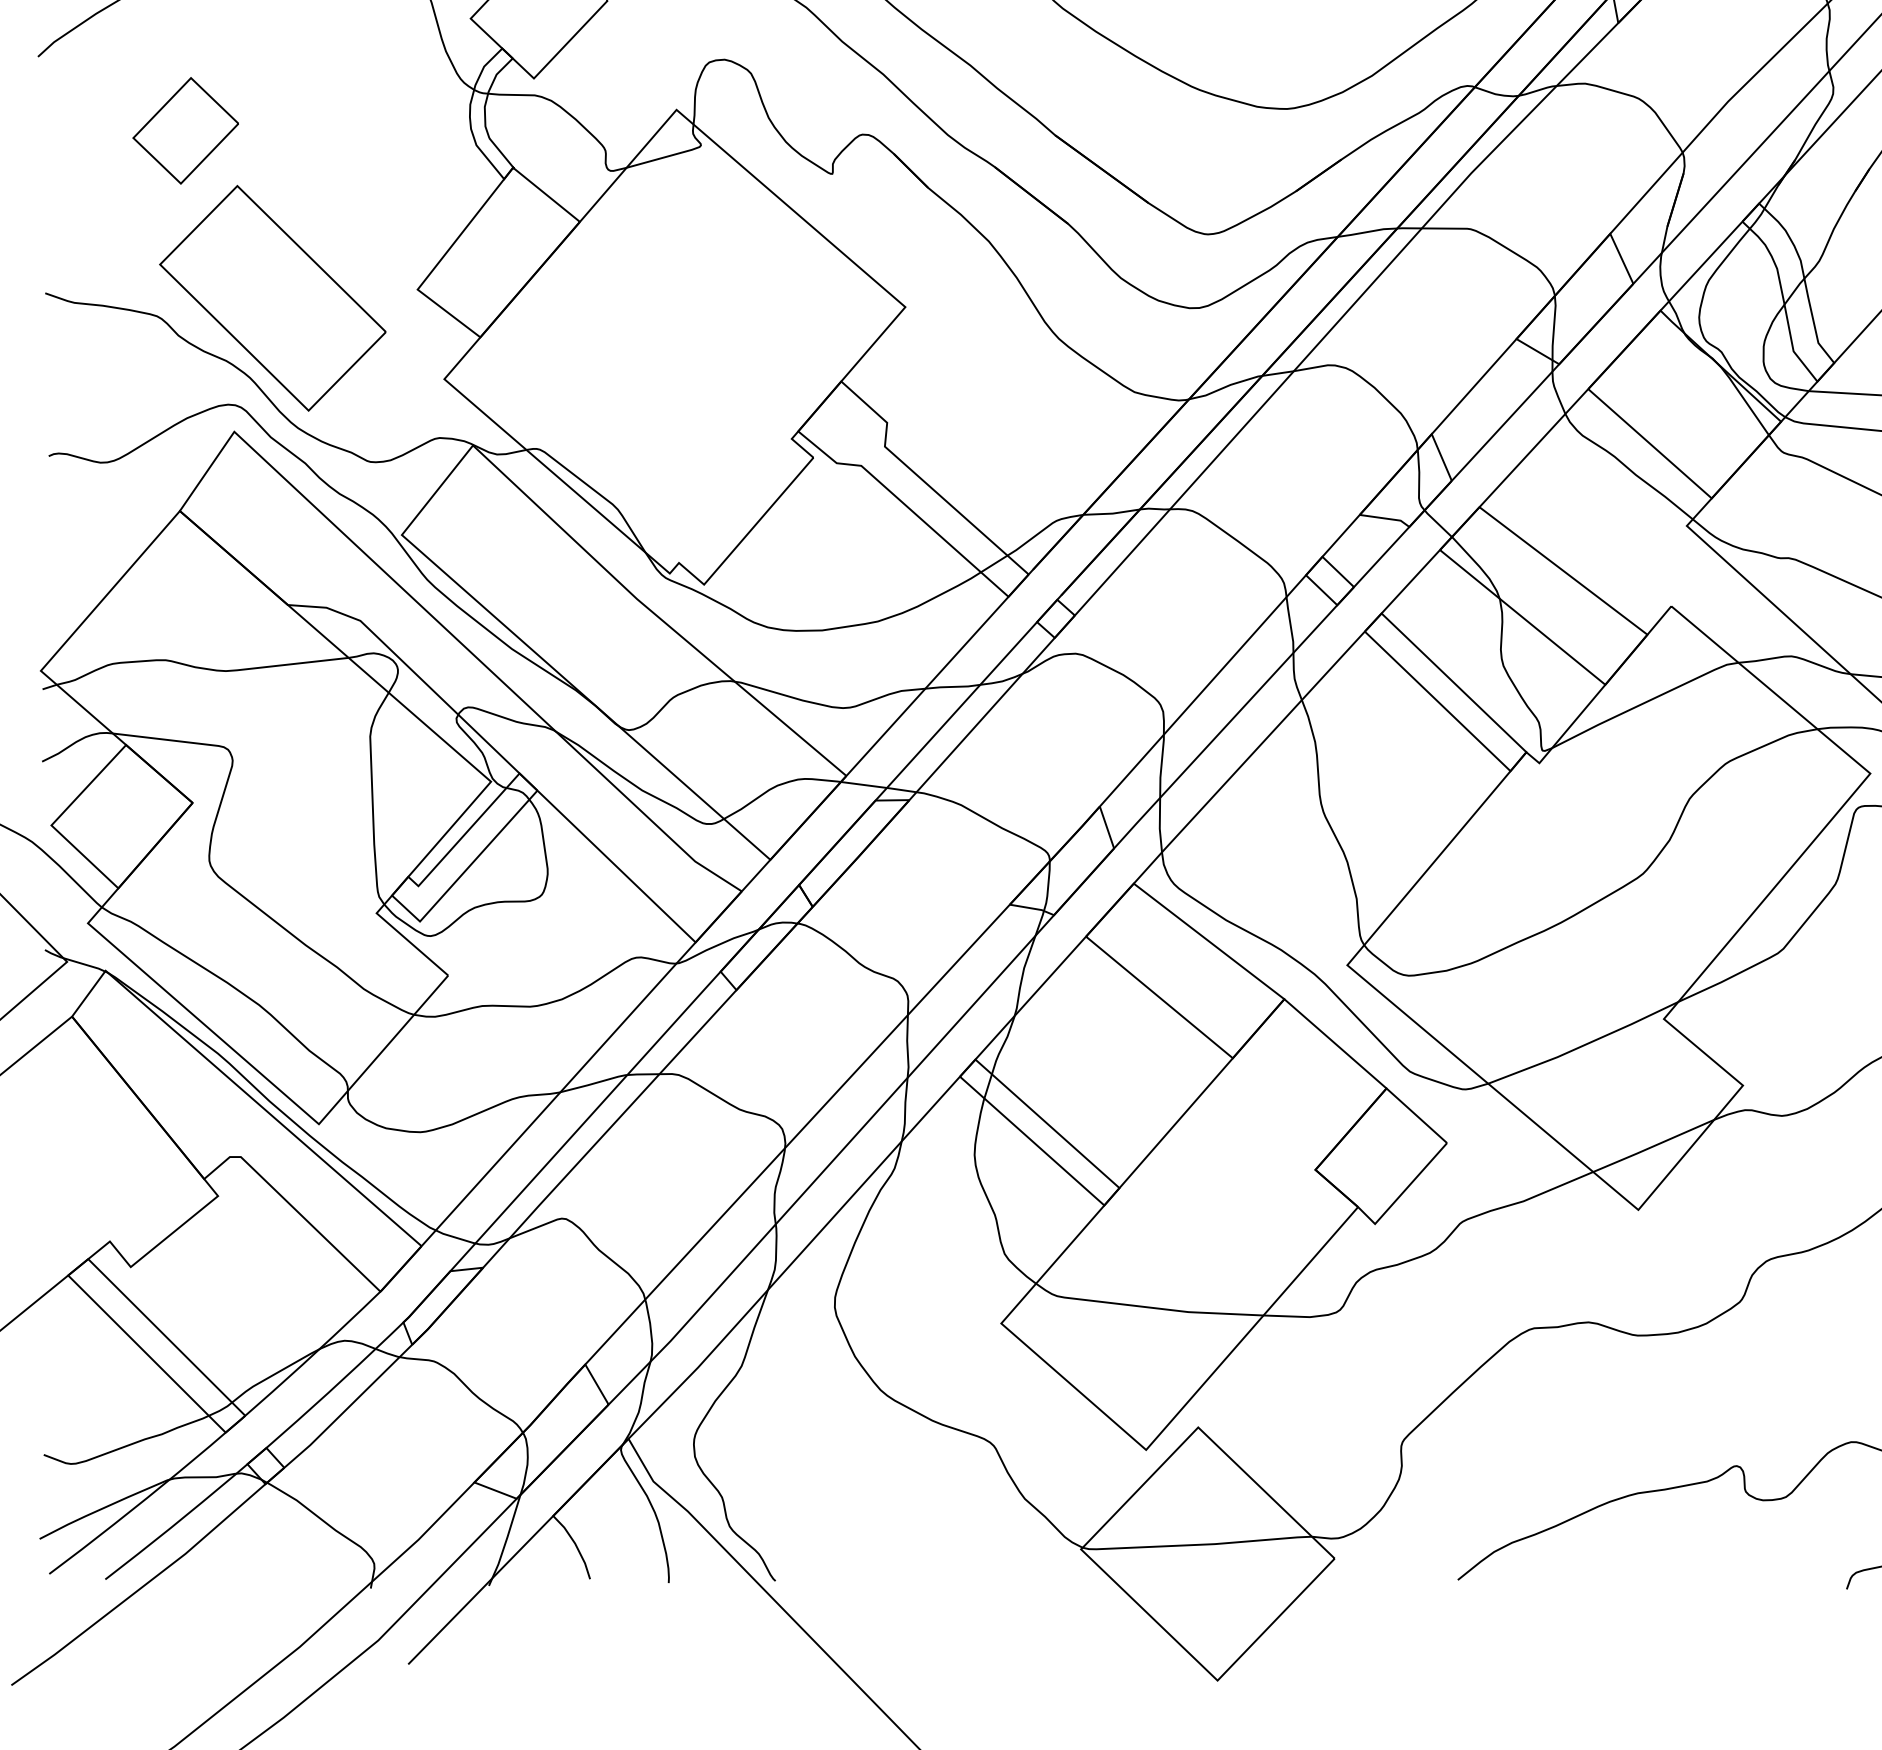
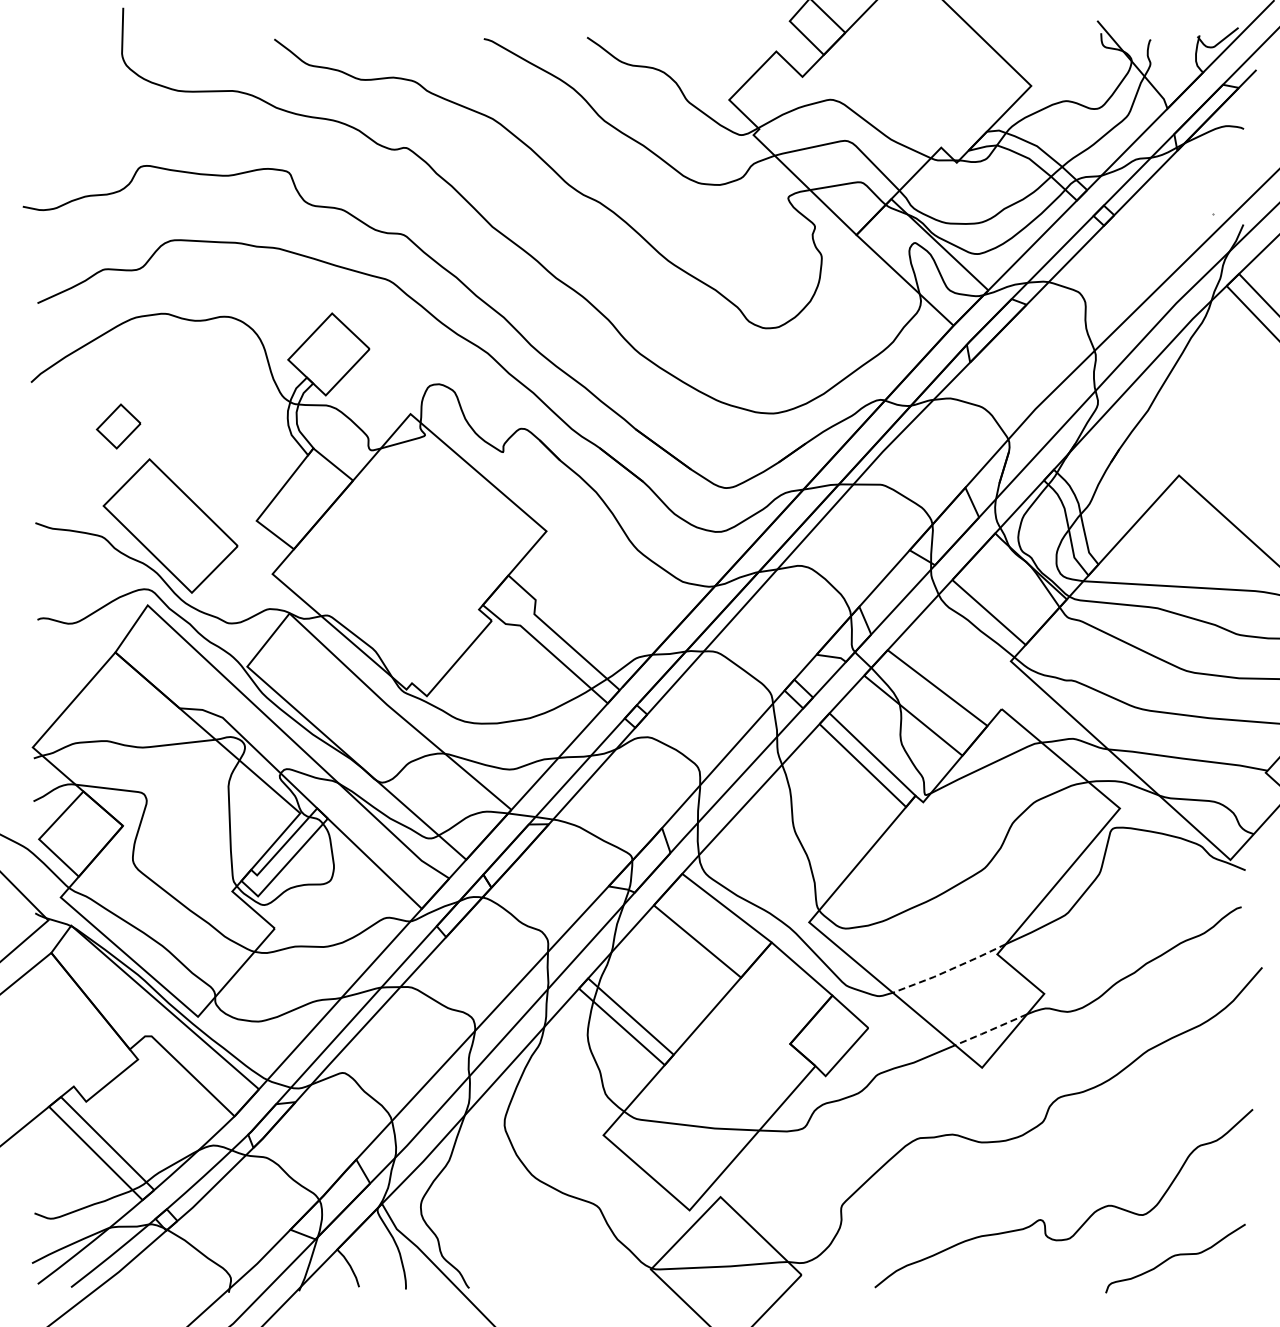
part: (185, 130) -> (118, 426), size x0.7
line: (1583, 1046) -> (949, 970), solid -> dashed
line: (1652, 1147) -> (990, 1030), solid -> dashed

